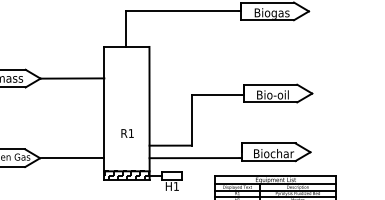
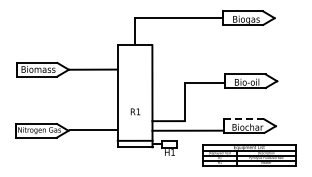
line: (268, 143) -> (243, 119), solid -> dashed
hatch: (126, 174) -> (134, 143), removed

